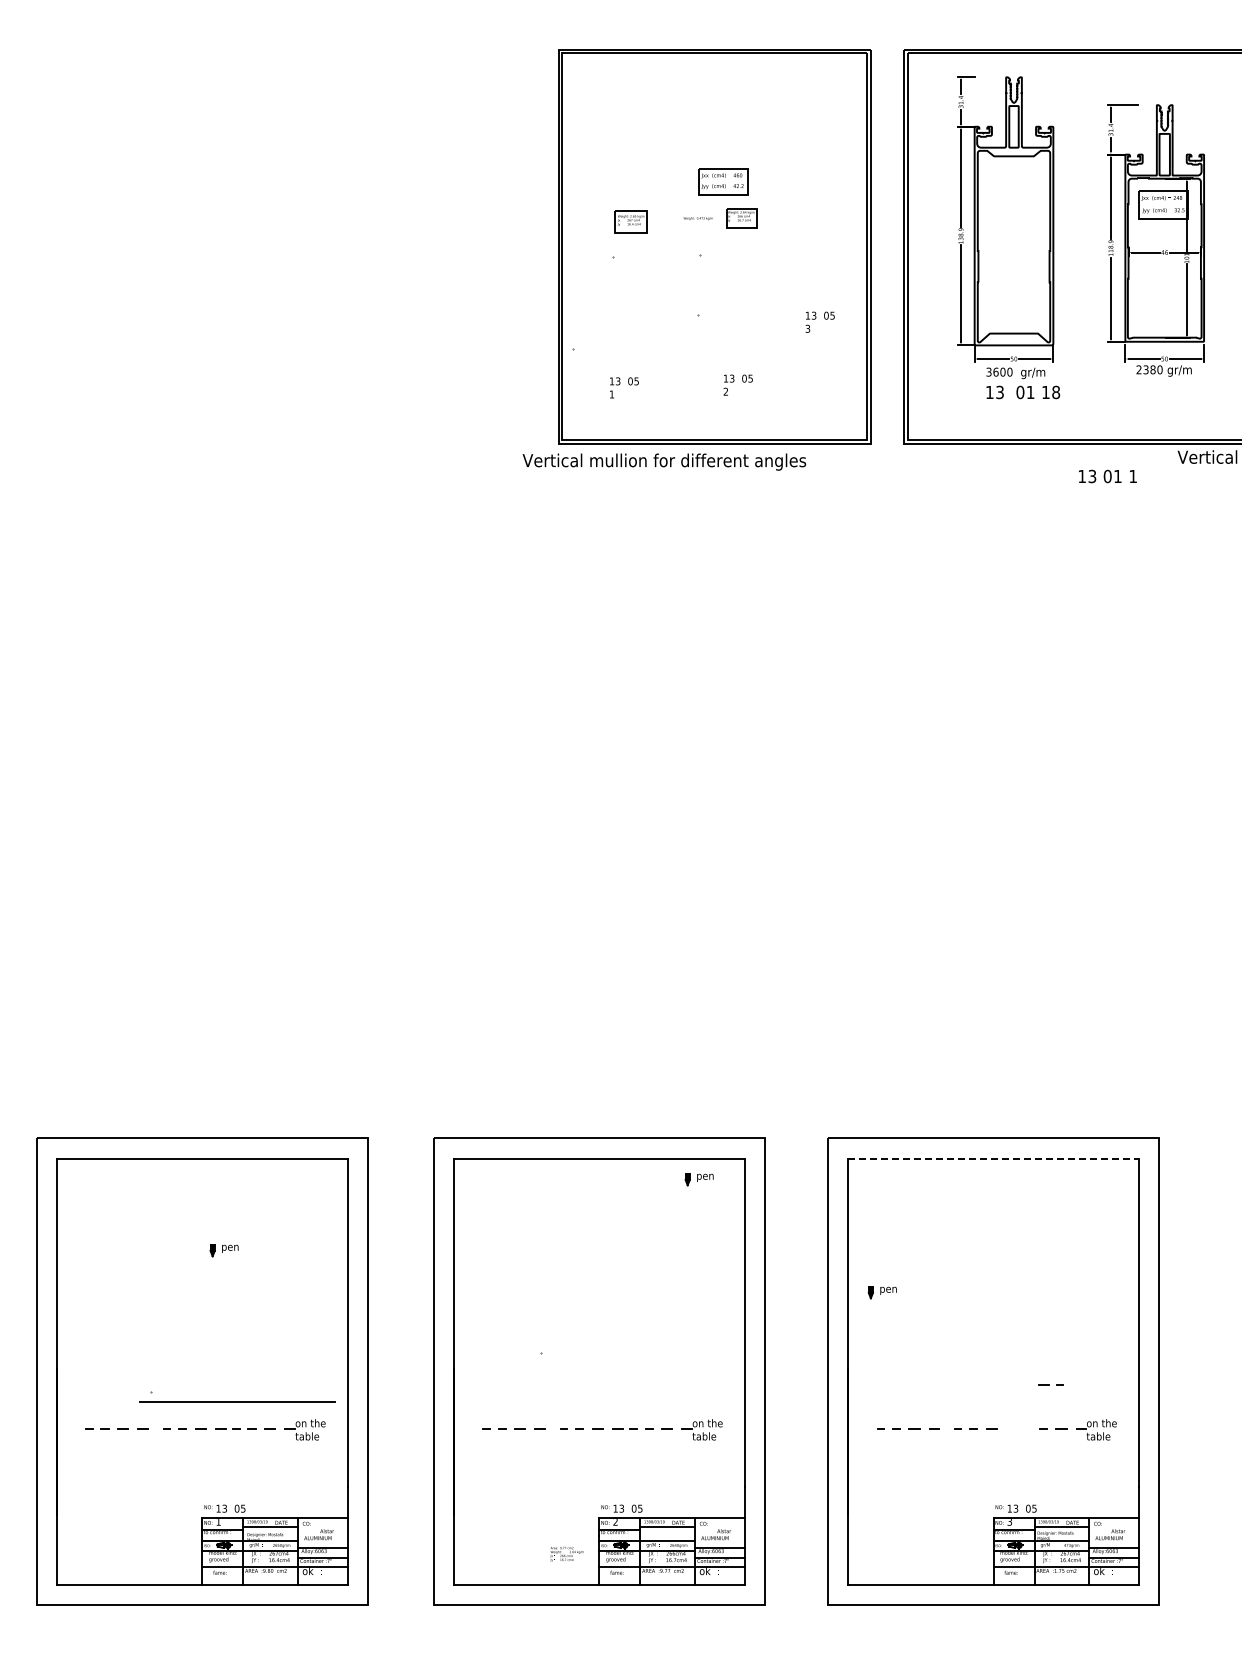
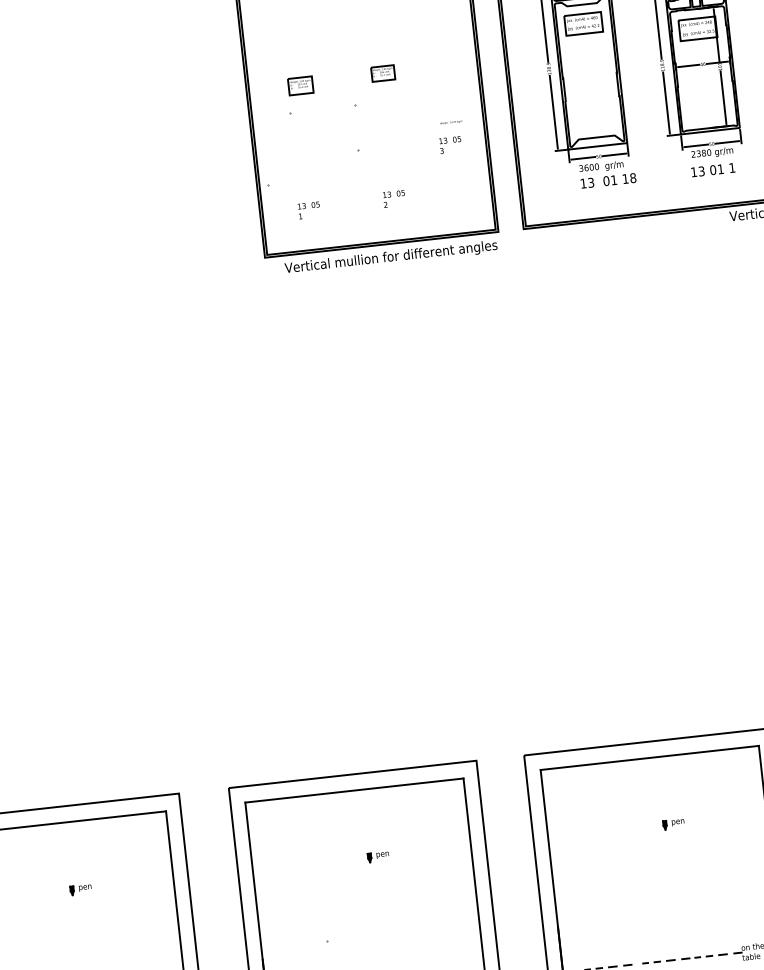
part: (723, 181) -> (583, 23), moved
text: (697, 218) -> (450, 122), moved
text: (664, 461) -> (391, 257), moved
text: (1107, 476) -> (713, 170), moved
line: (993, 1159) -> (649, 758), dashed -> solid
part: (698, 1179) -> (377, 857), moved
part: (881, 1292) -> (673, 824), moved
line: (1049, 1384) -> (689, 957), moved

